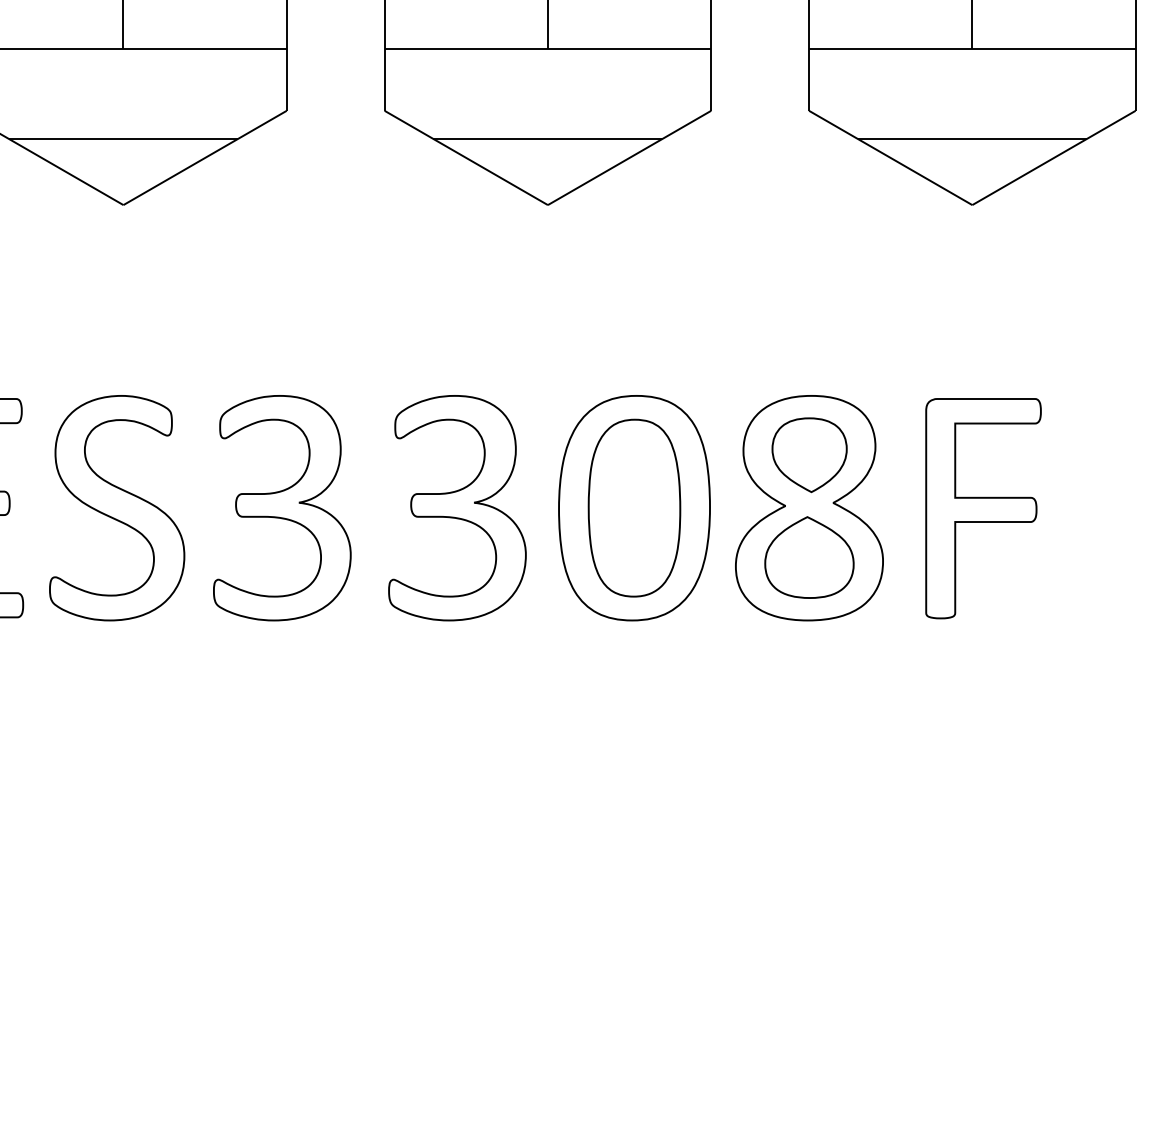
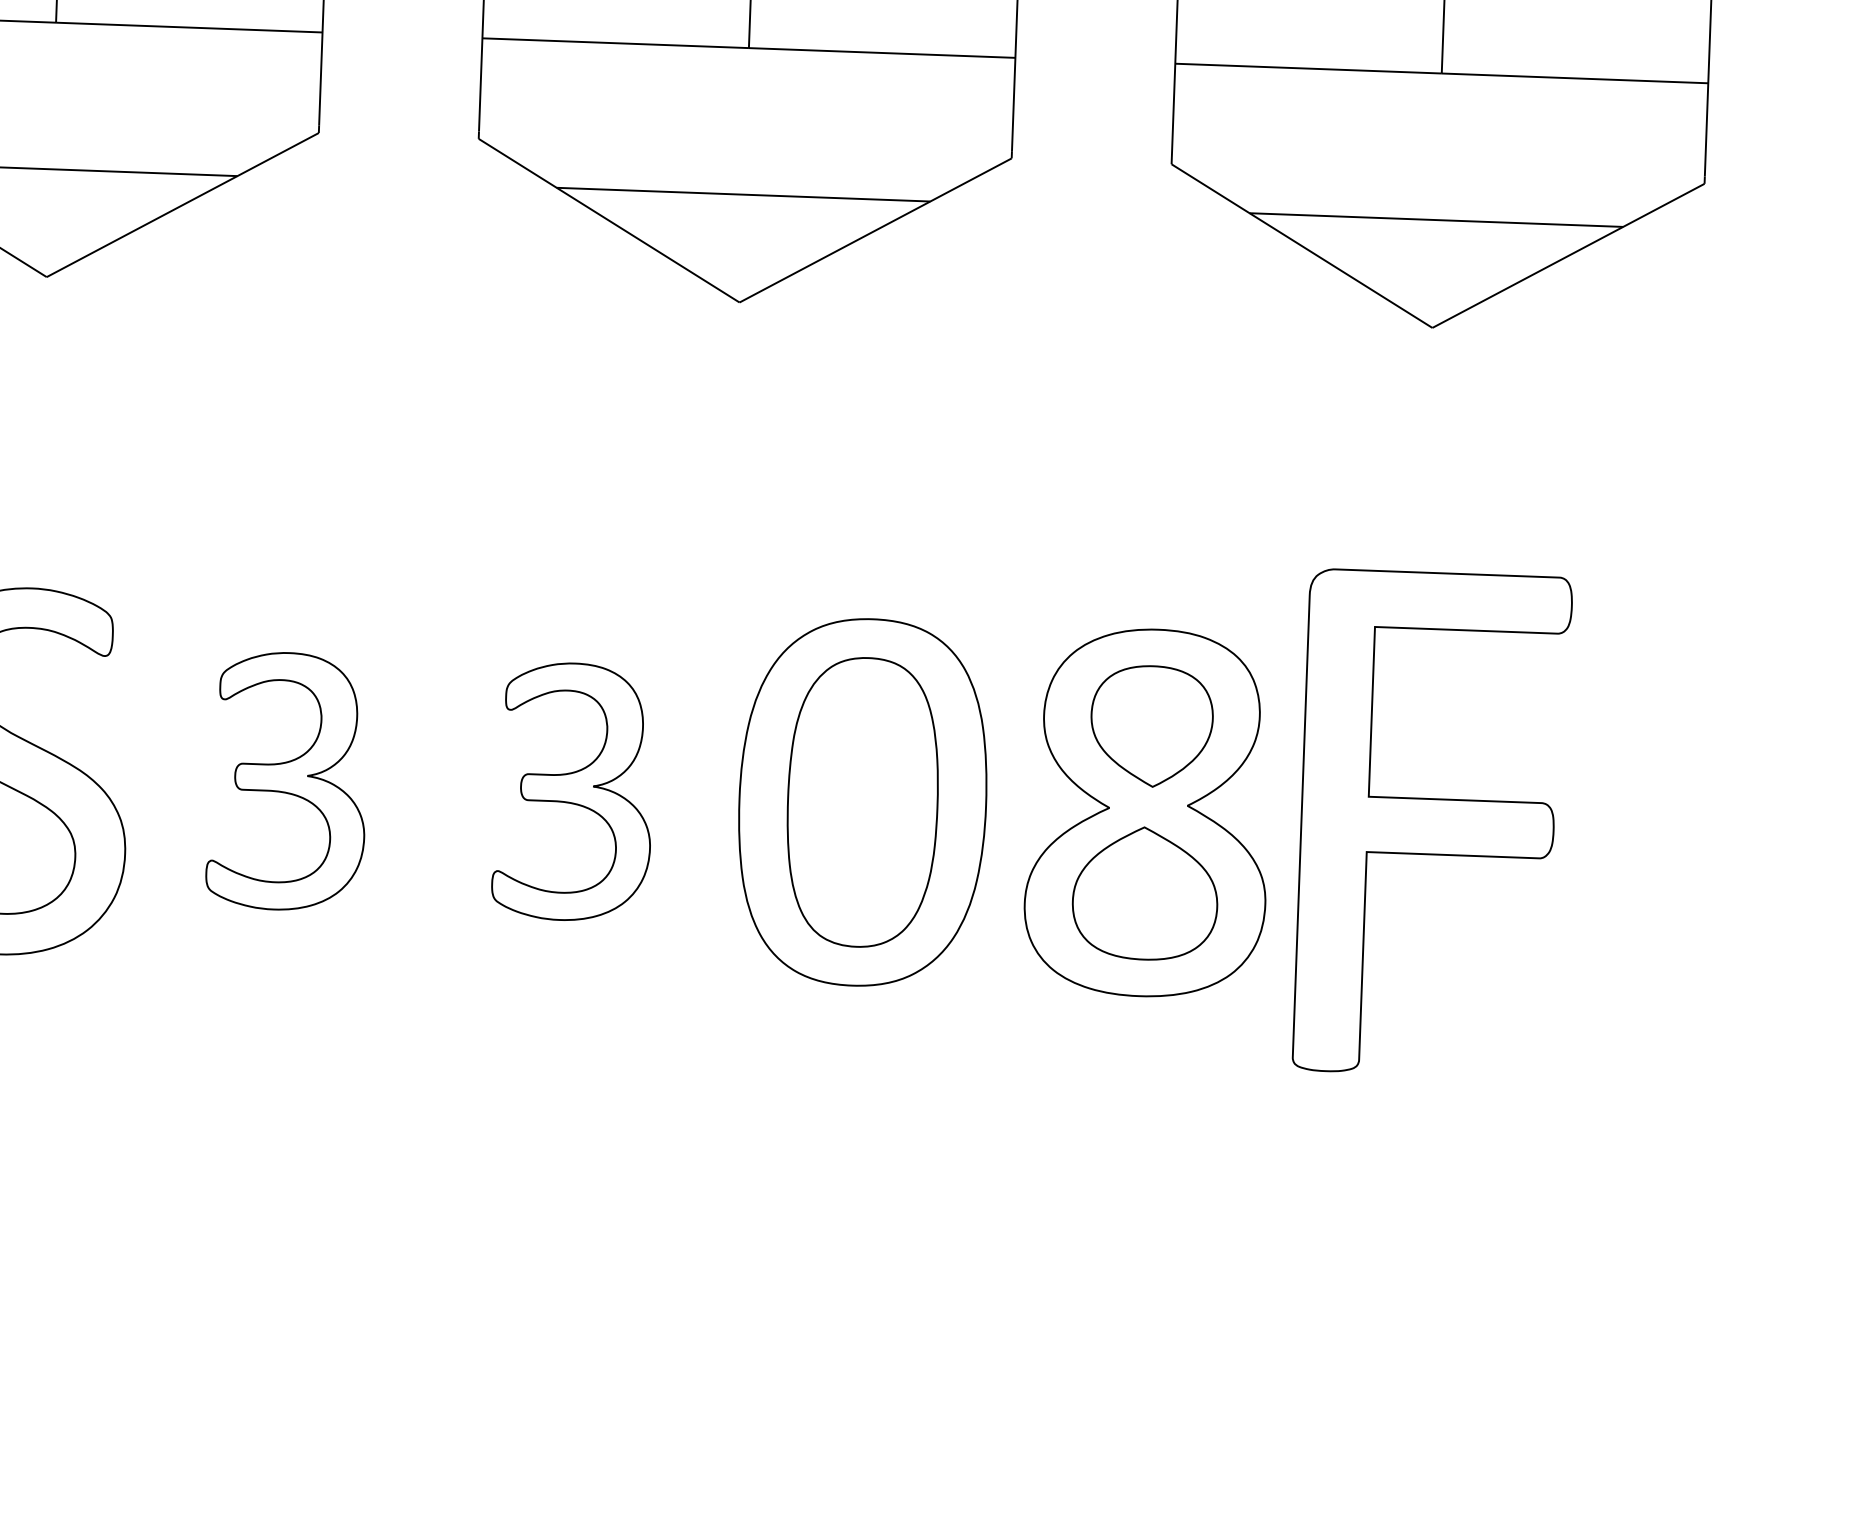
part: (282, 508) -> (288, 781), size x0.7
part: (457, 508) -> (573, 792), size x0.7
part: (983, 508) -> (1432, 823), size x1.4

